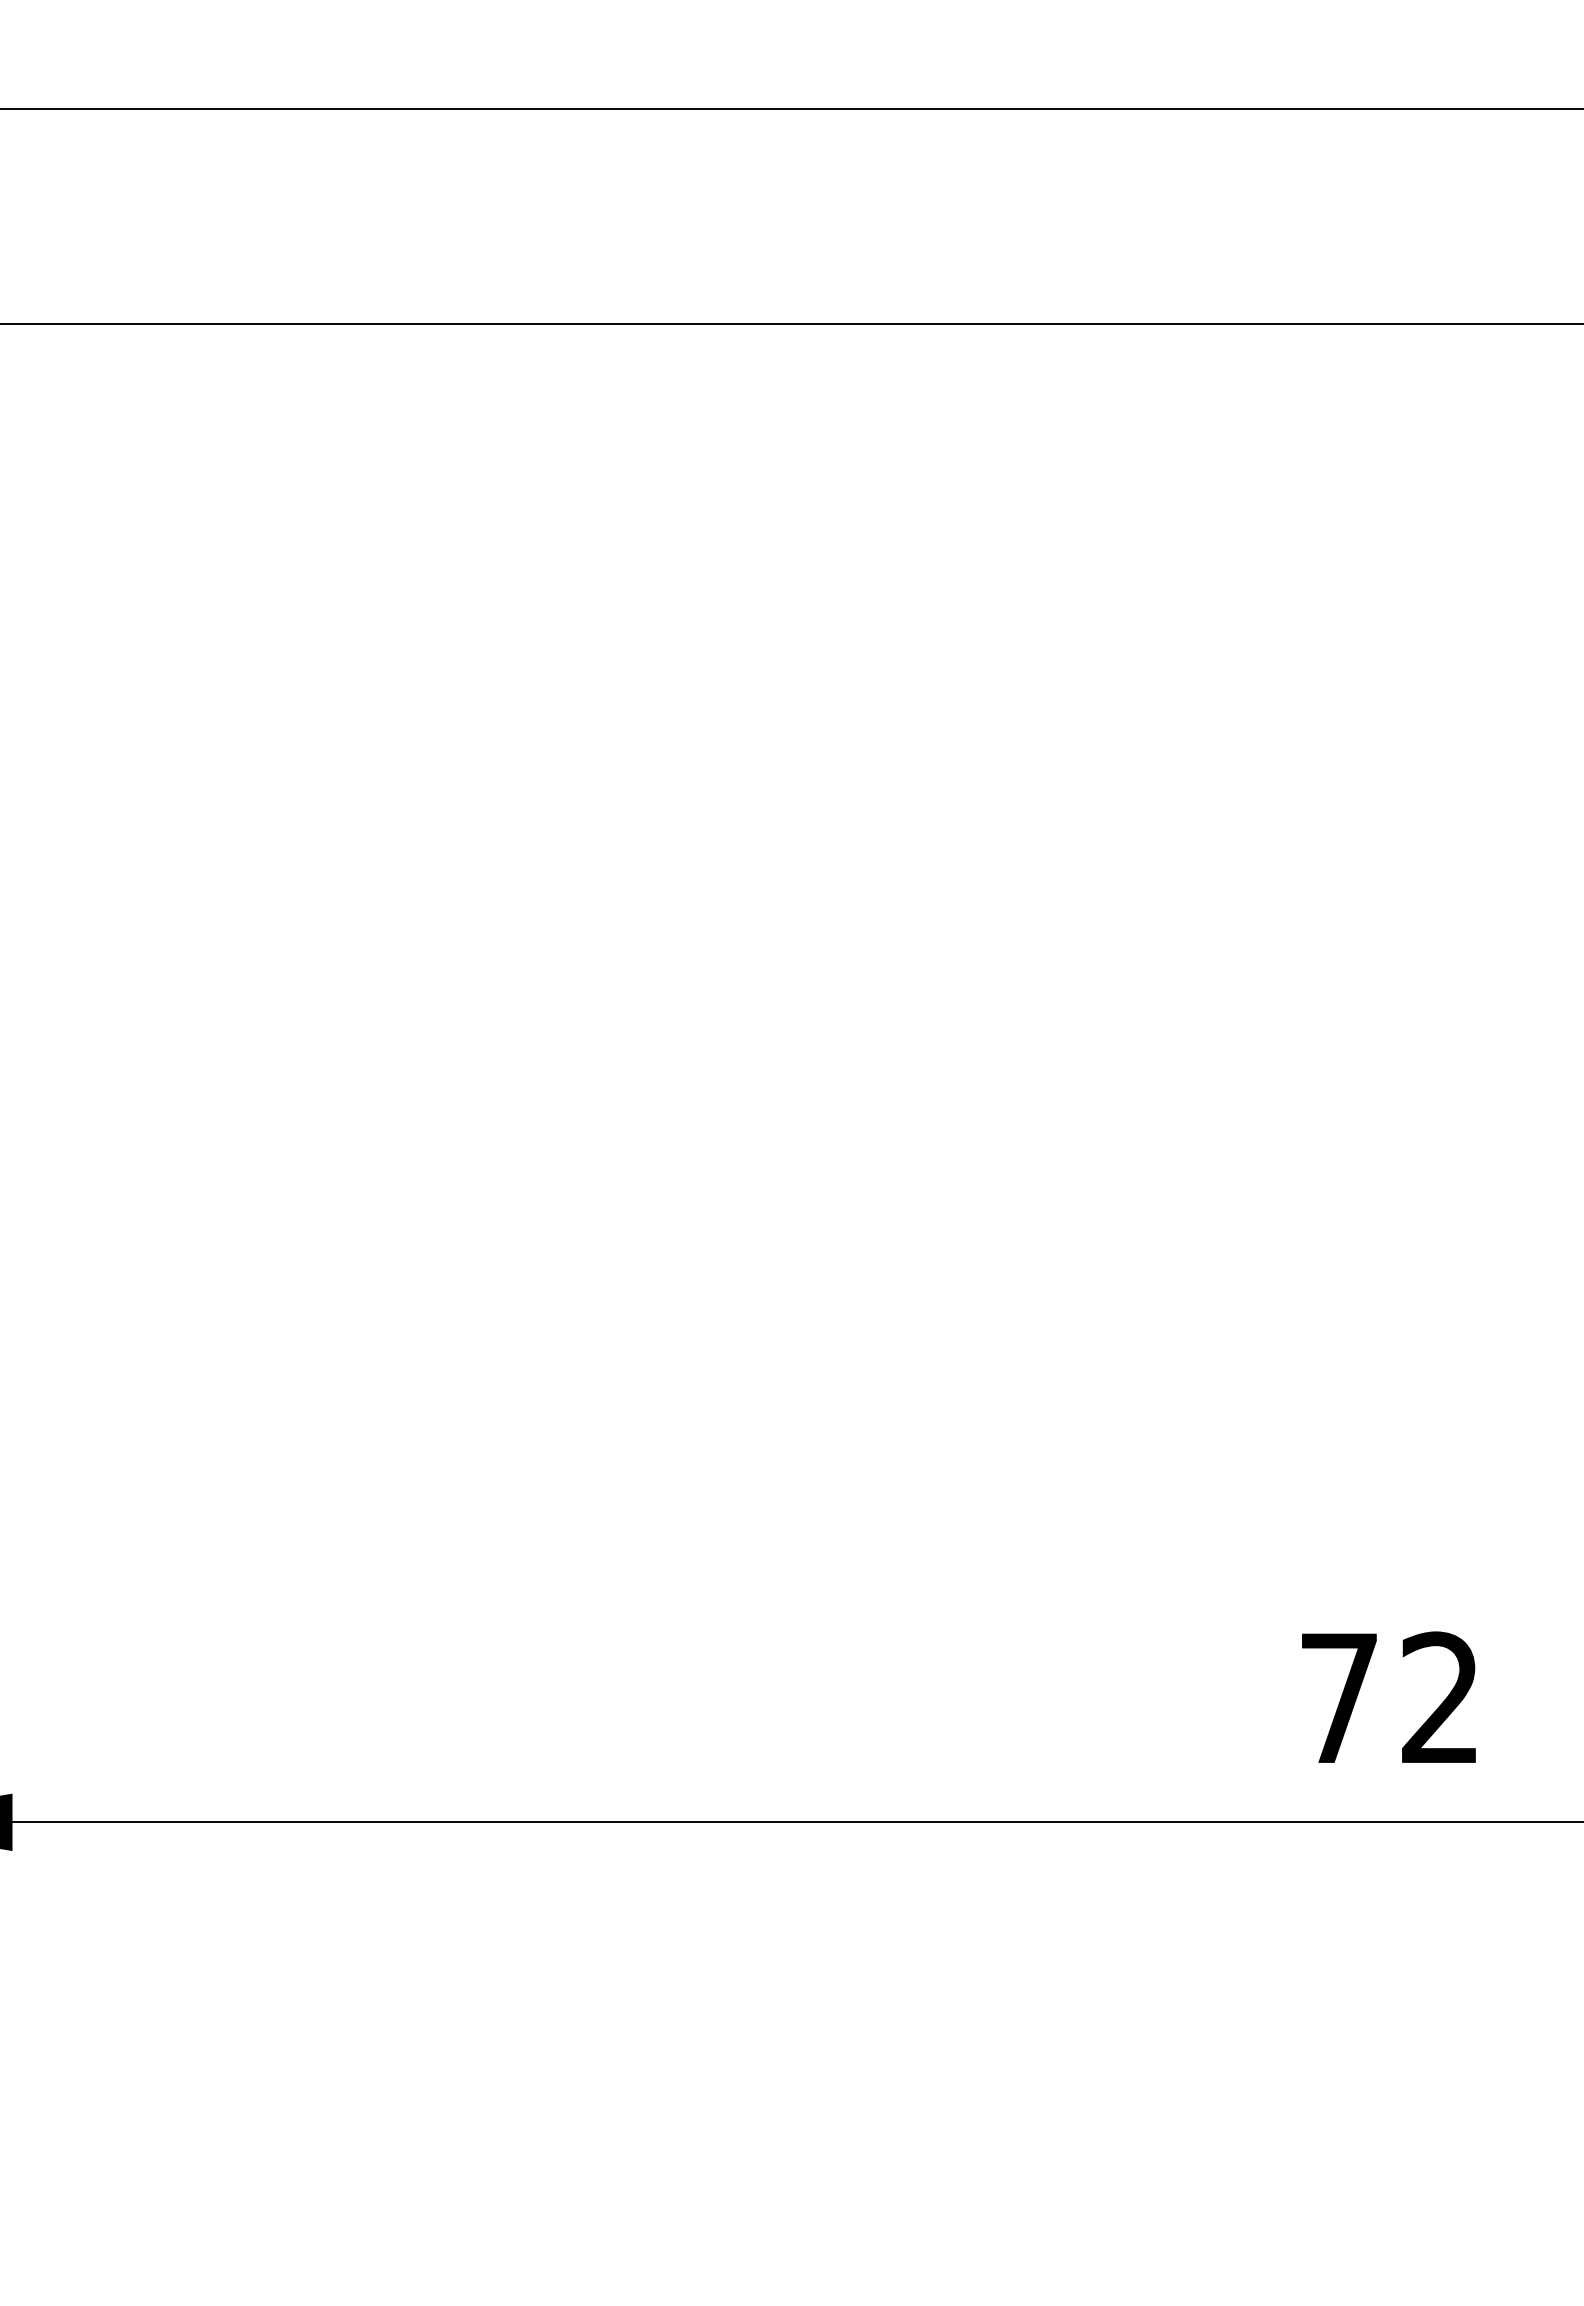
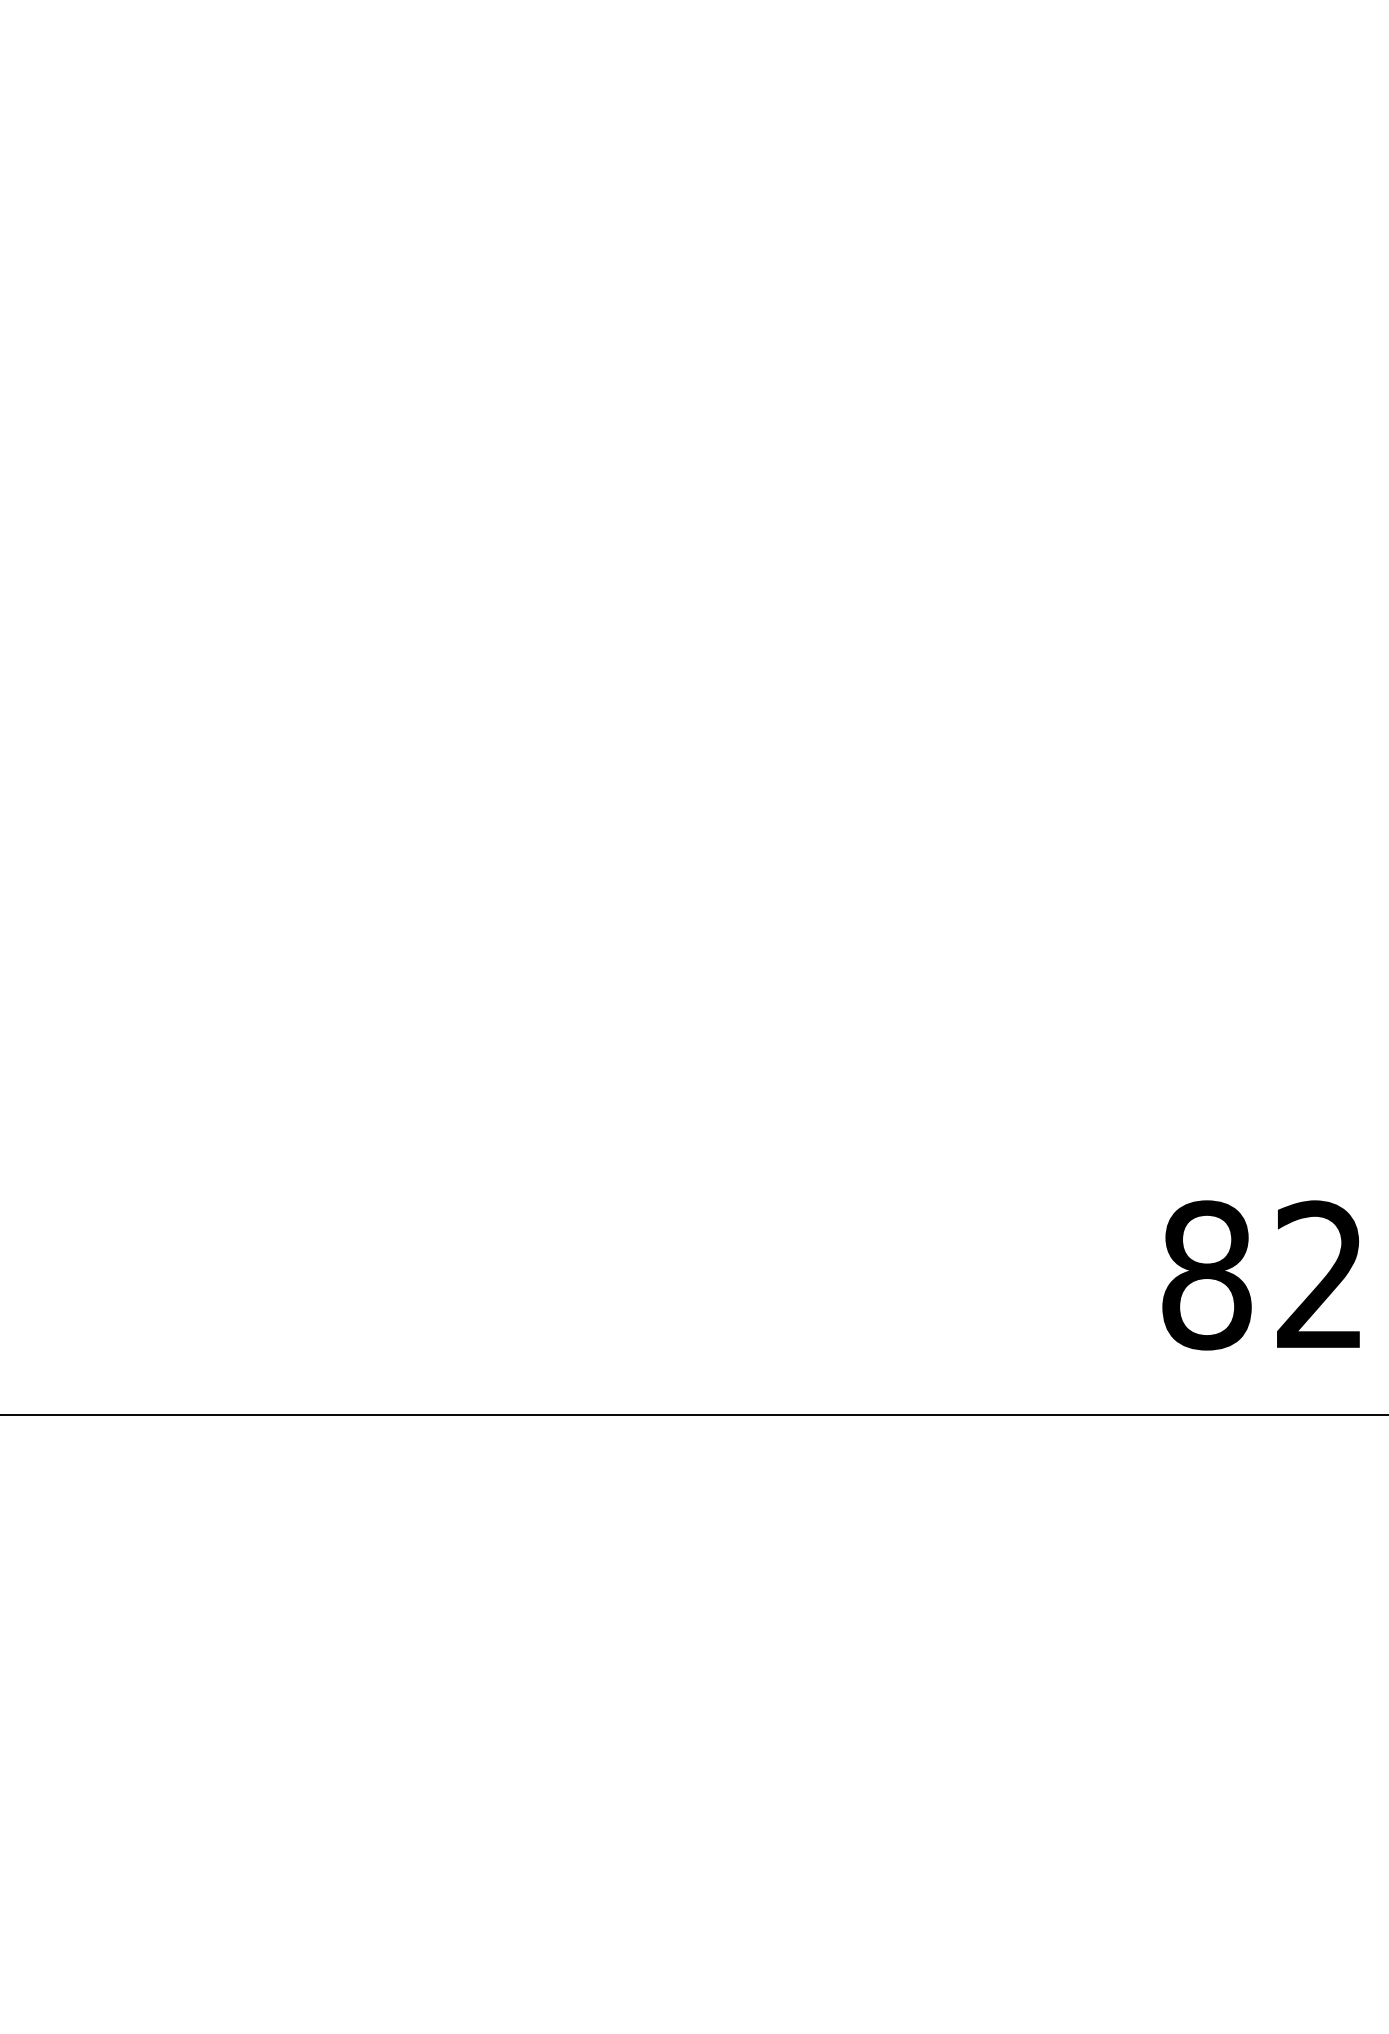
text: (1339, 1698) -> (1206, 1275), 72 -> 82

